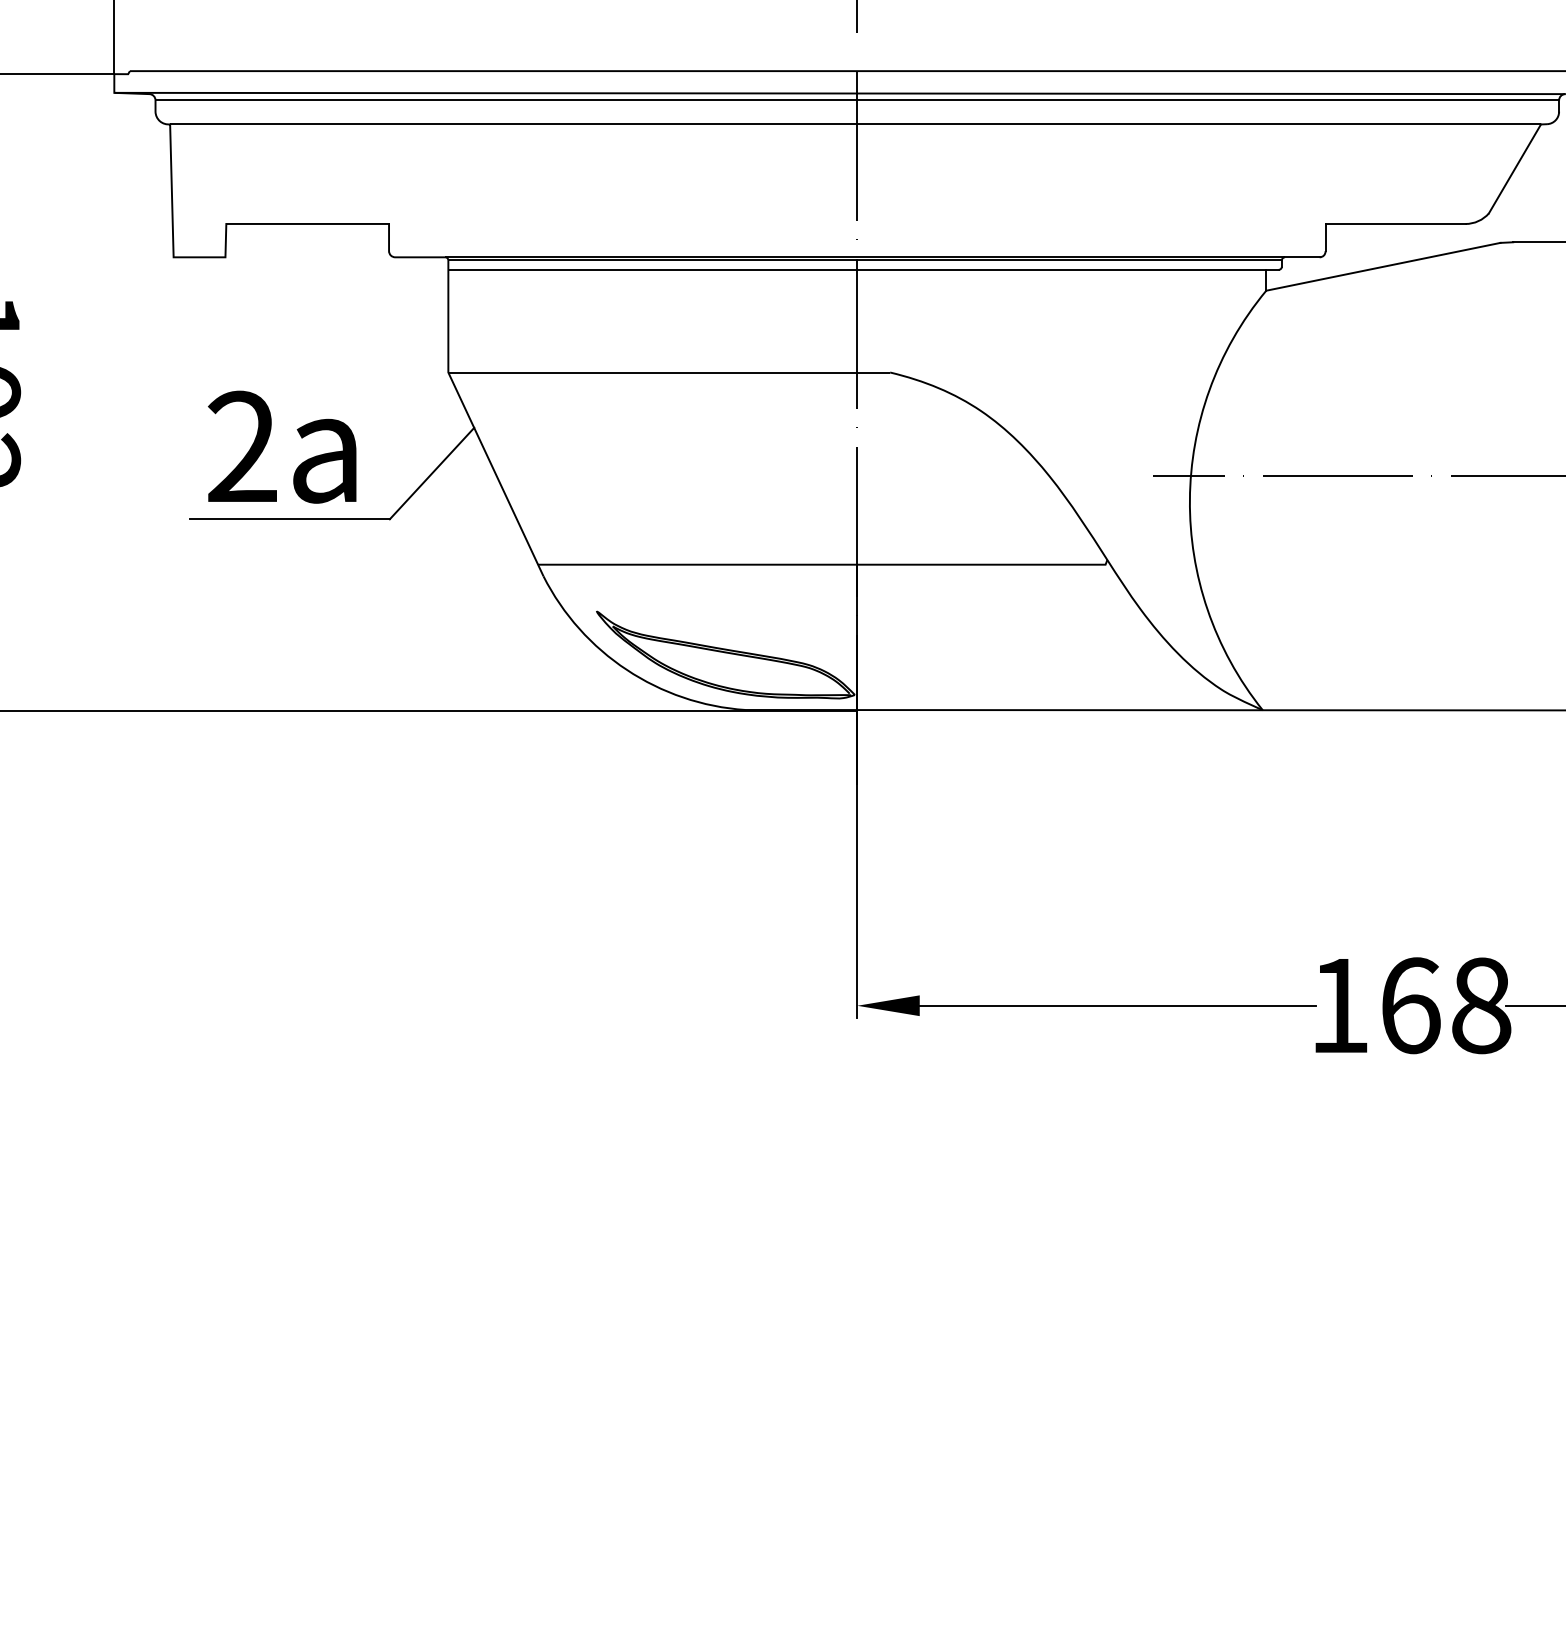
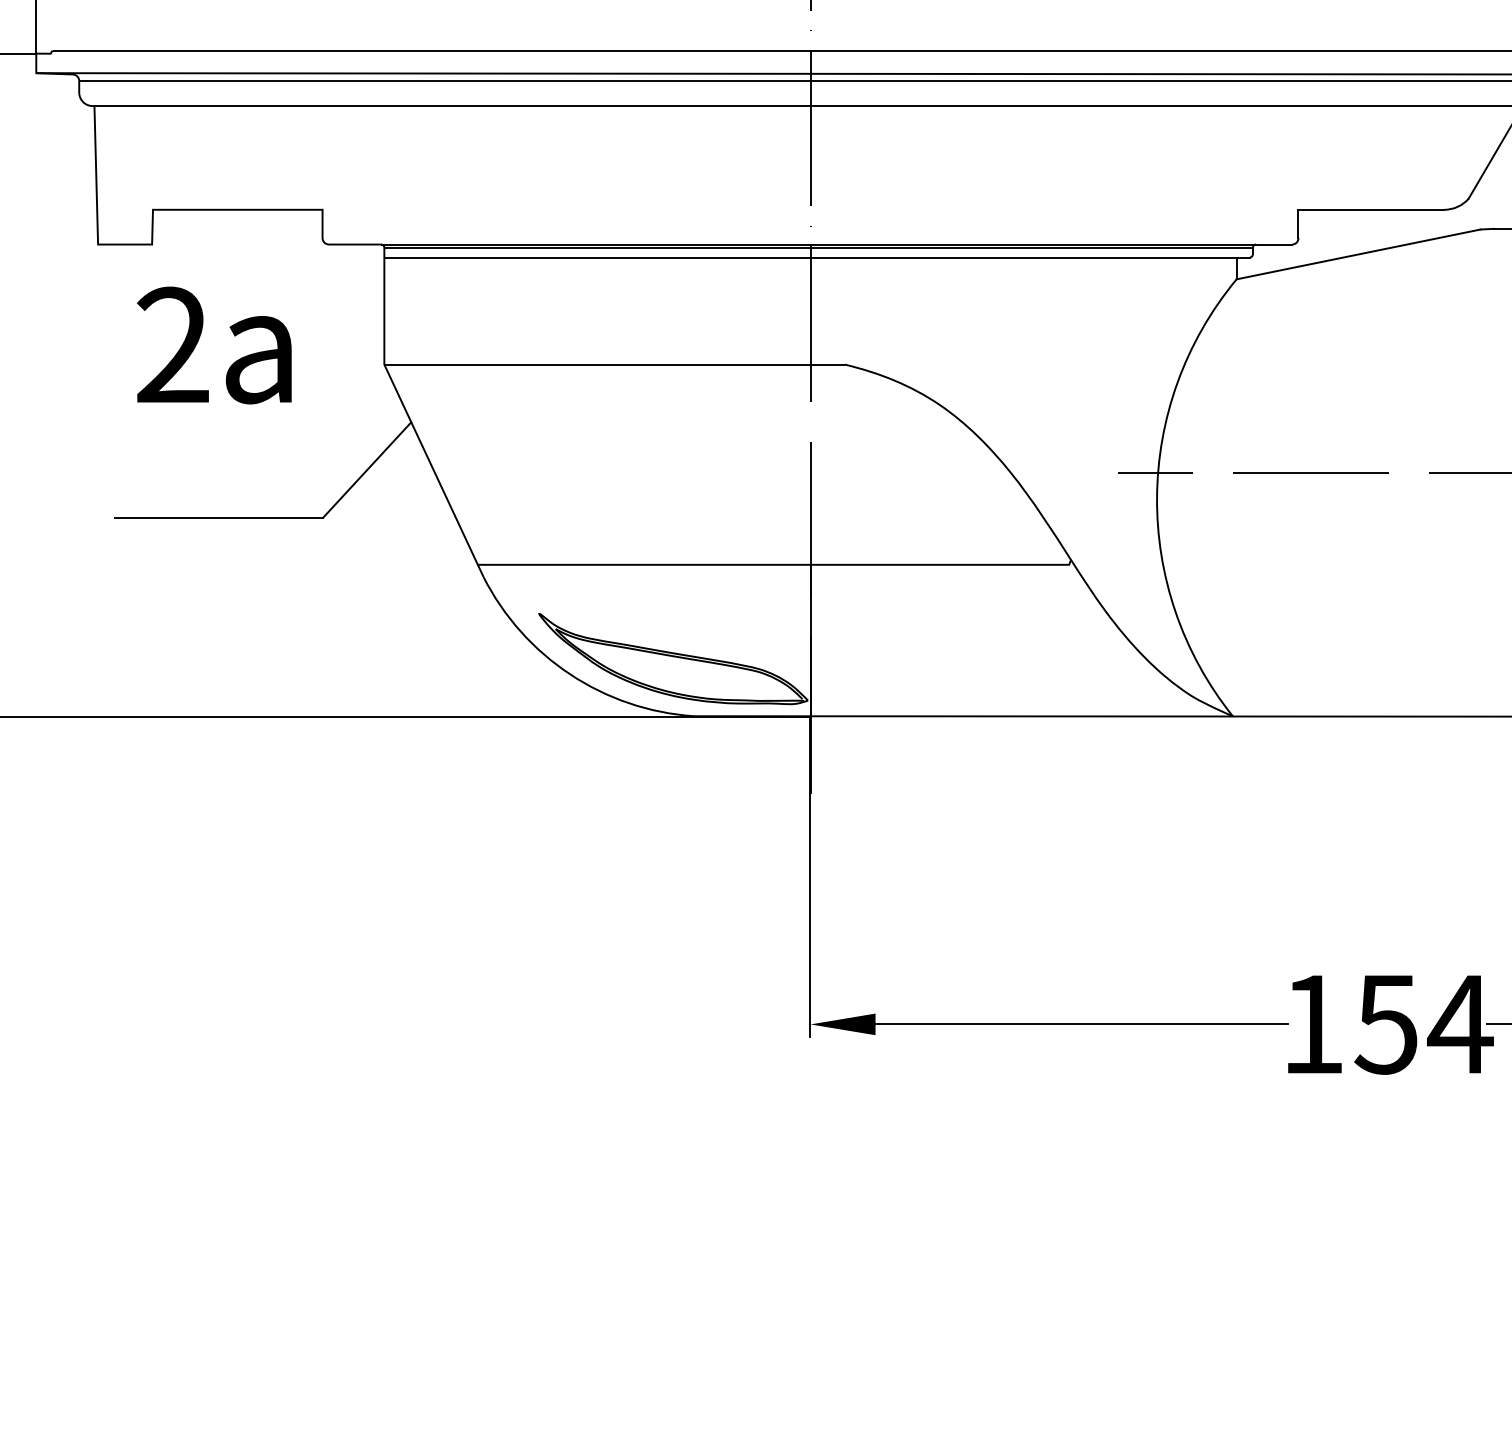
text: (282, 446) -> (214, 344), moved
text: (1446, 1005) -> (1424, 1024), 168 -> 154

